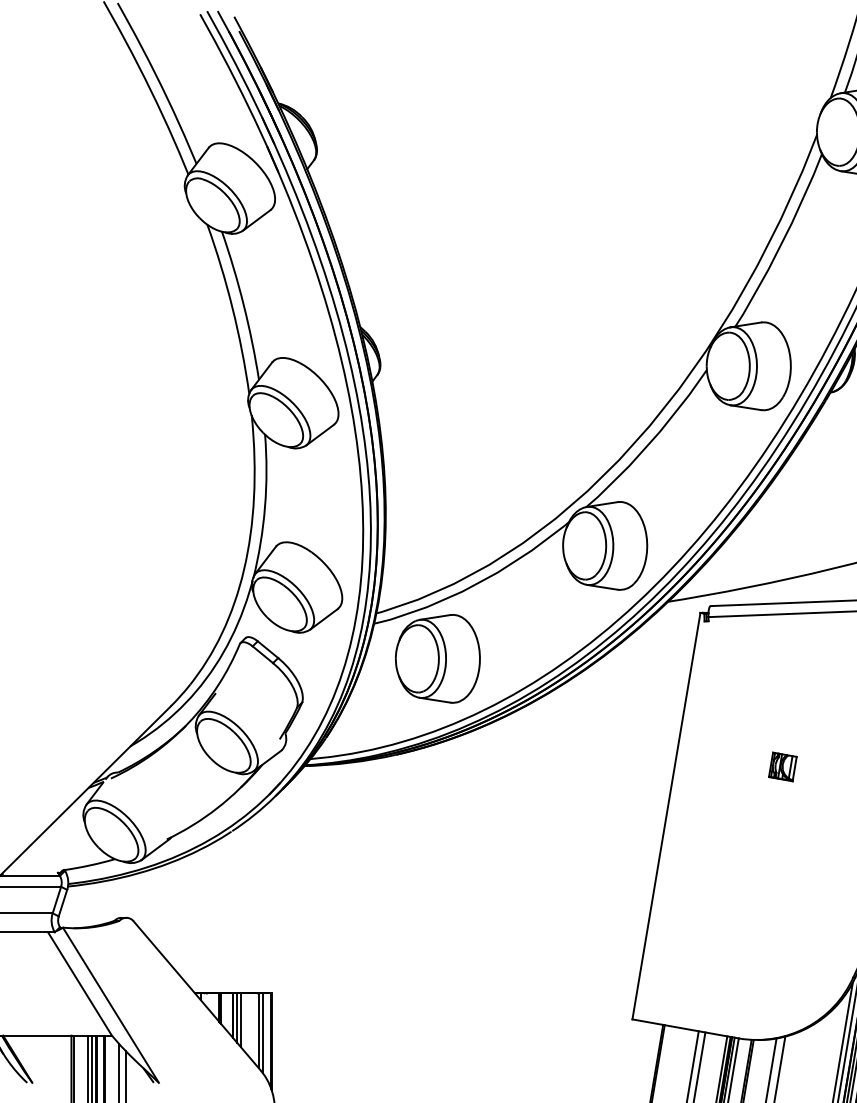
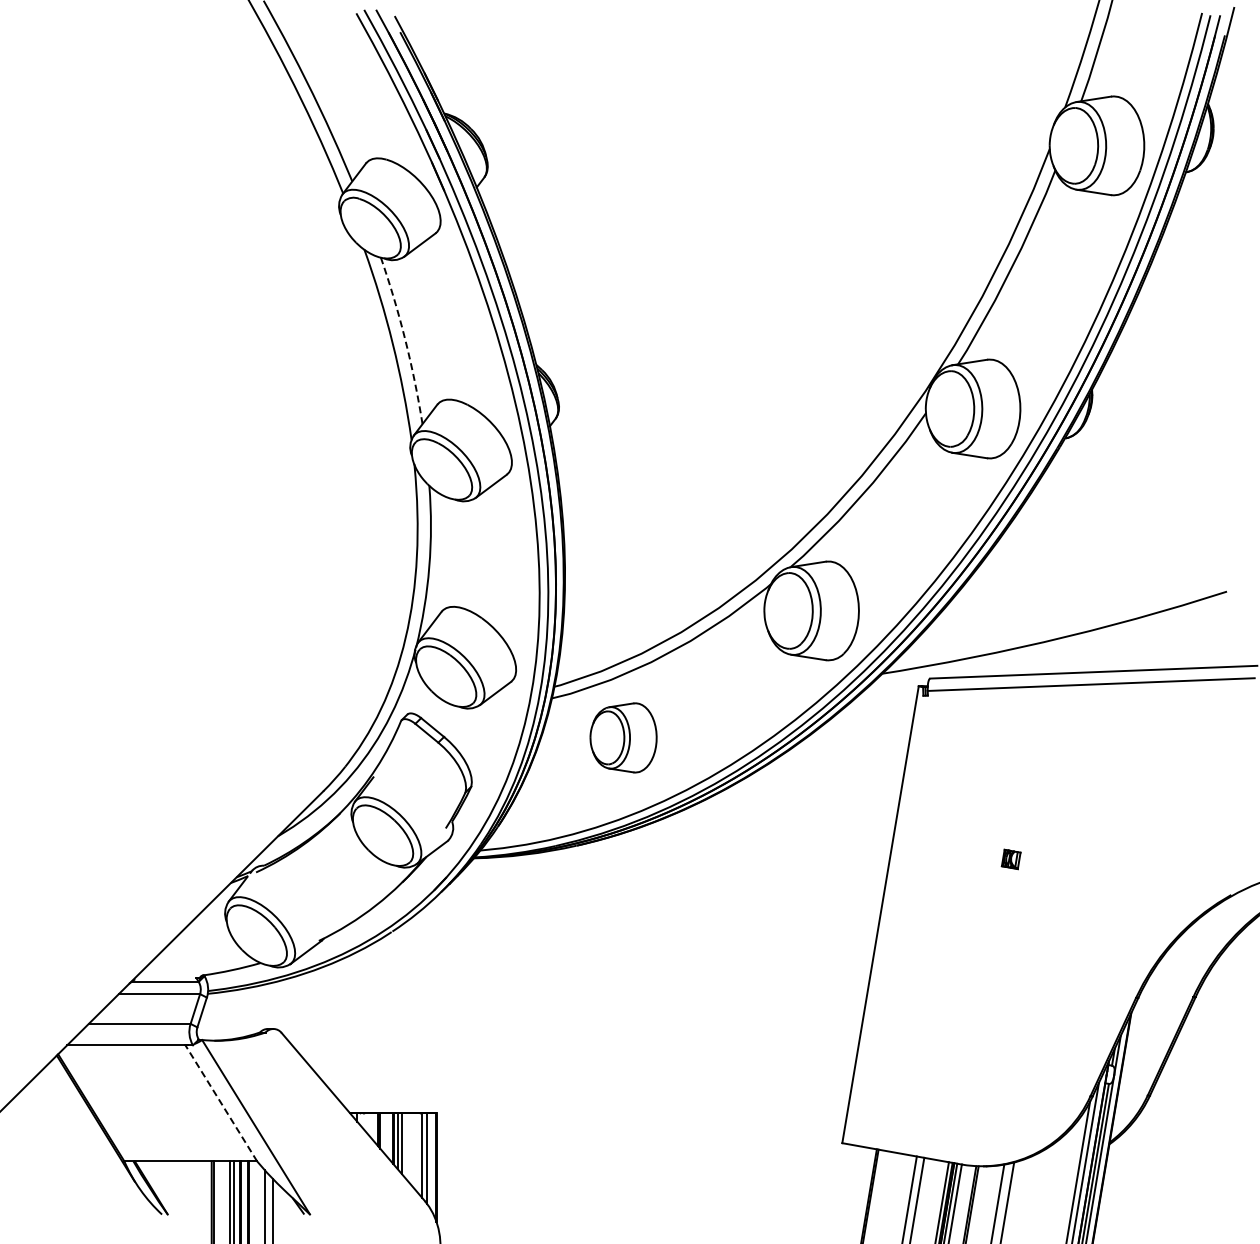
arc: (243, 305) -> (405, 340), solid -> dashed
part: (437, 658) -> (623, 737), size x0.7
part: (782, 767) -> (1010, 859), size x0.6
line: (80, 983) -> (221, 1102), solid -> dashed

